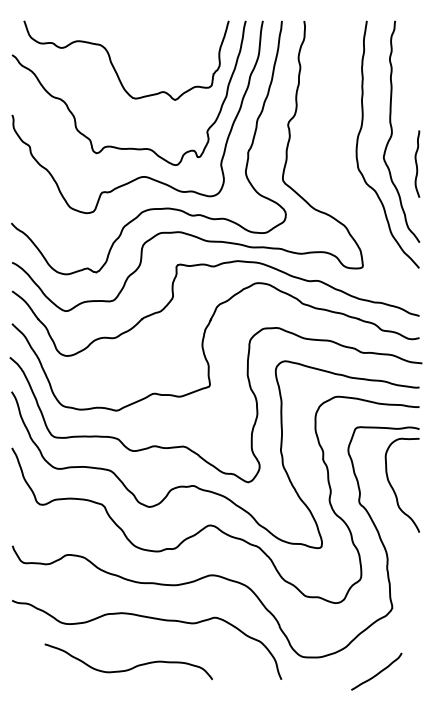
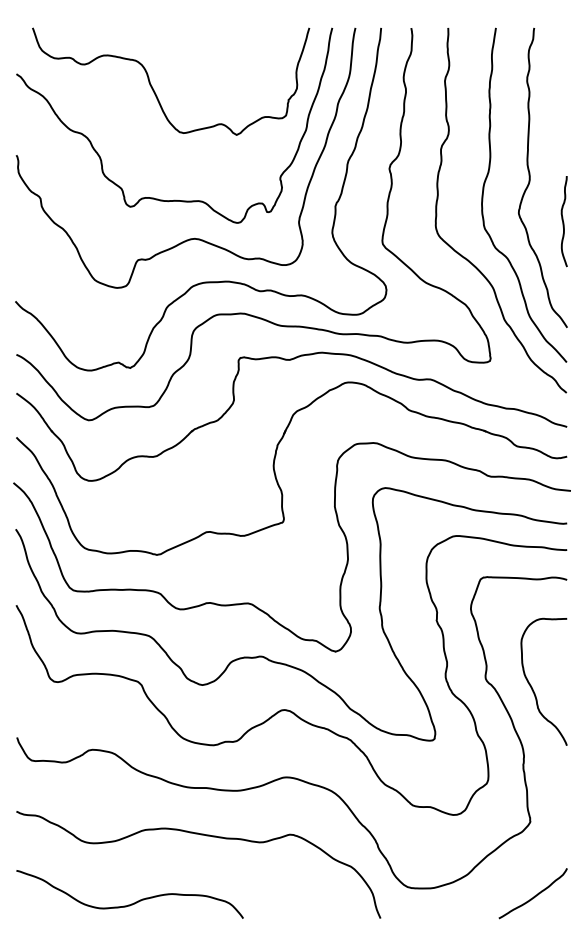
curve: (345, 191) -> (467, 258), added
curve: (393, 489) -> (532, 687), moved
curve: (129, 668) -> (131, 903), moved
curve: (377, 673) -> (534, 895), moved

